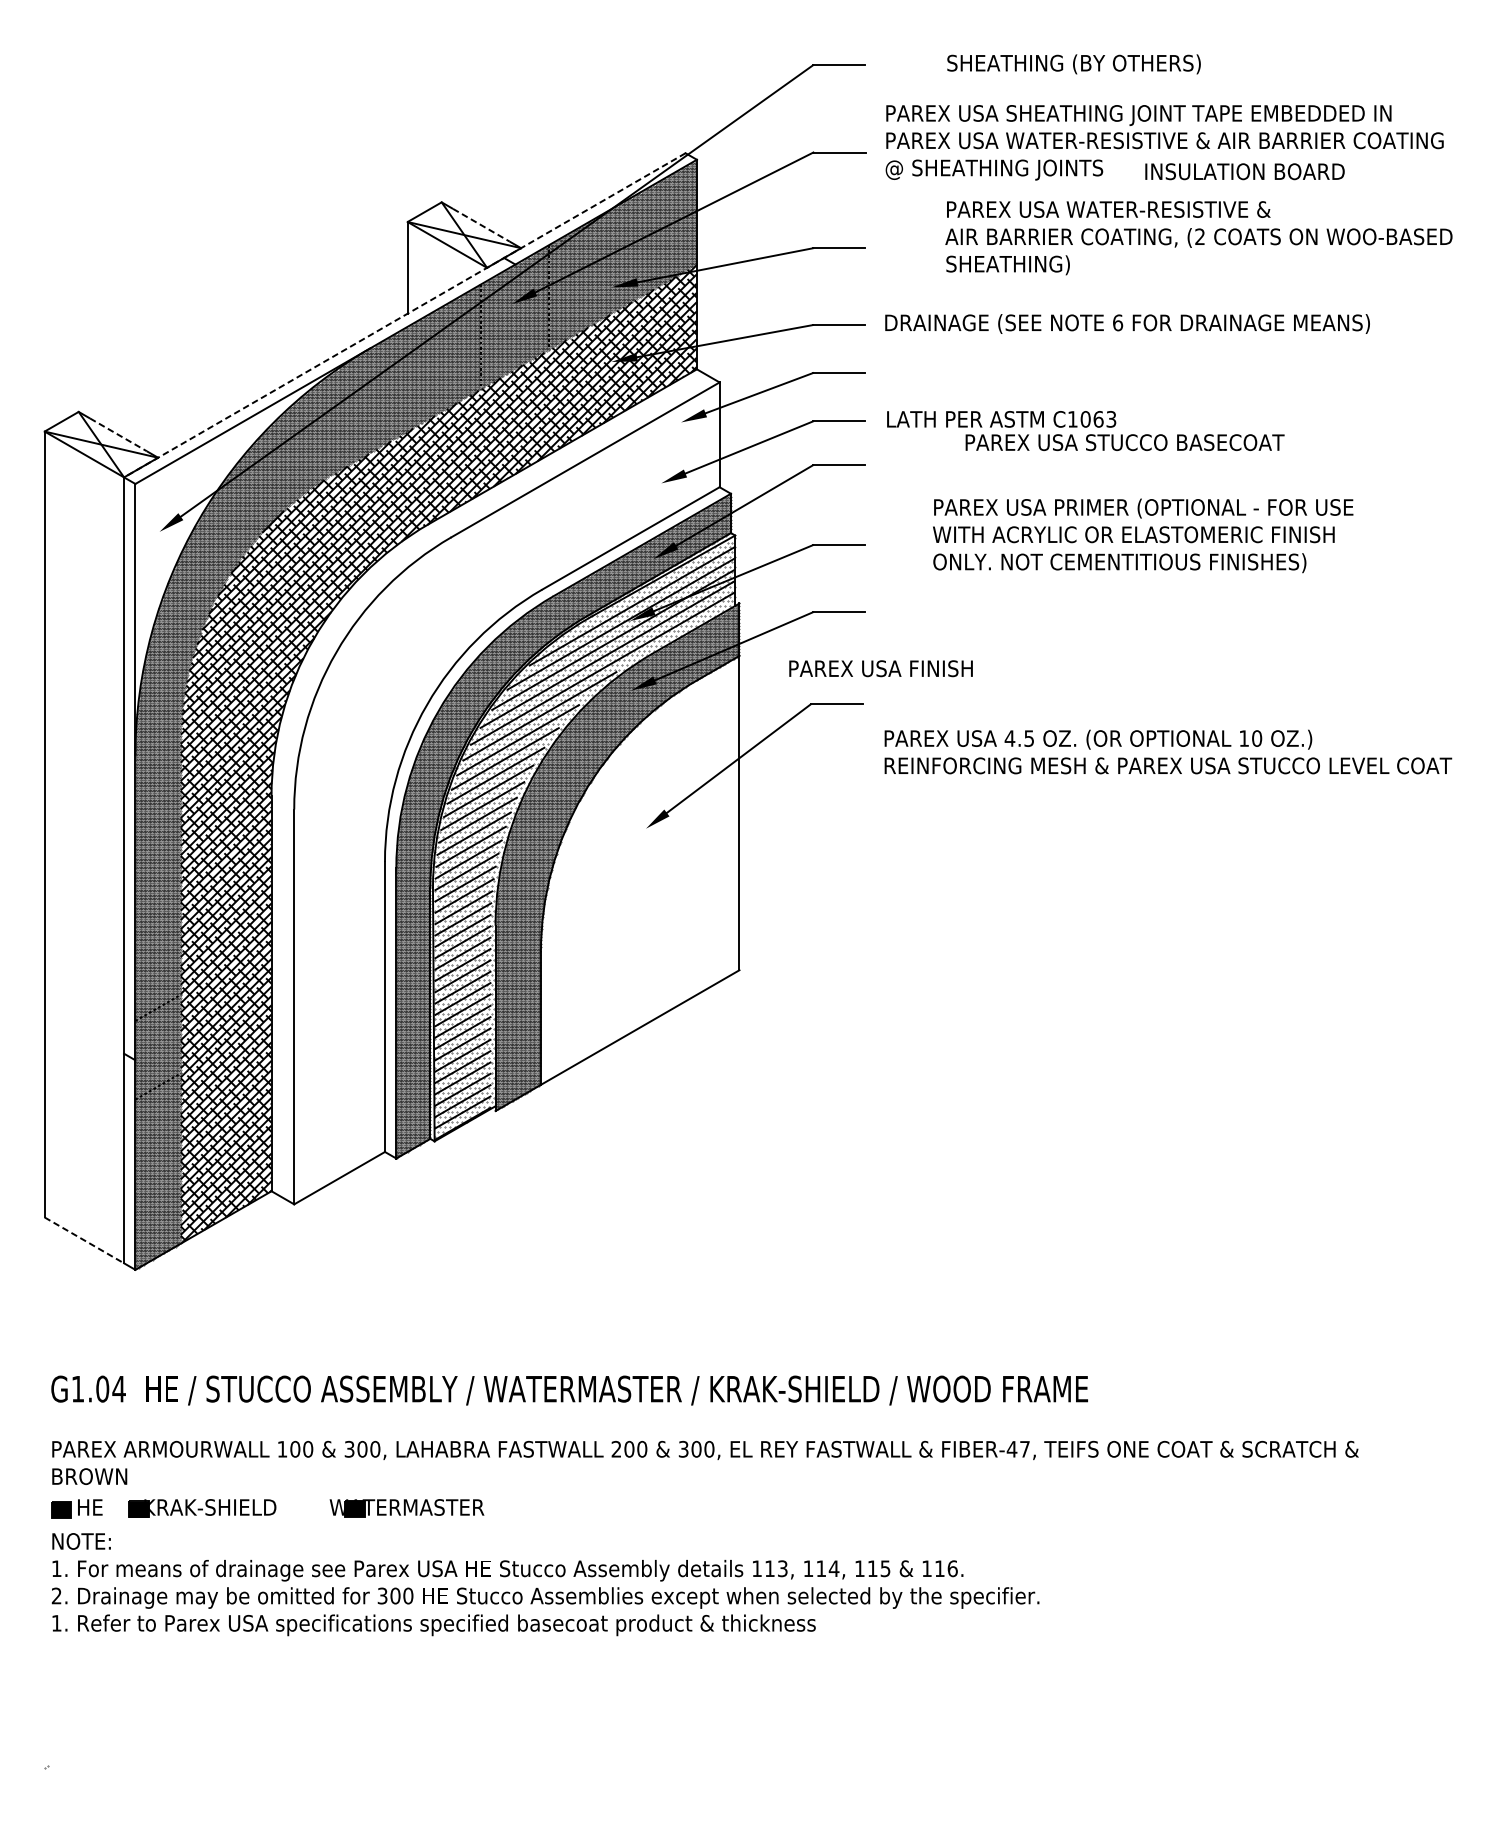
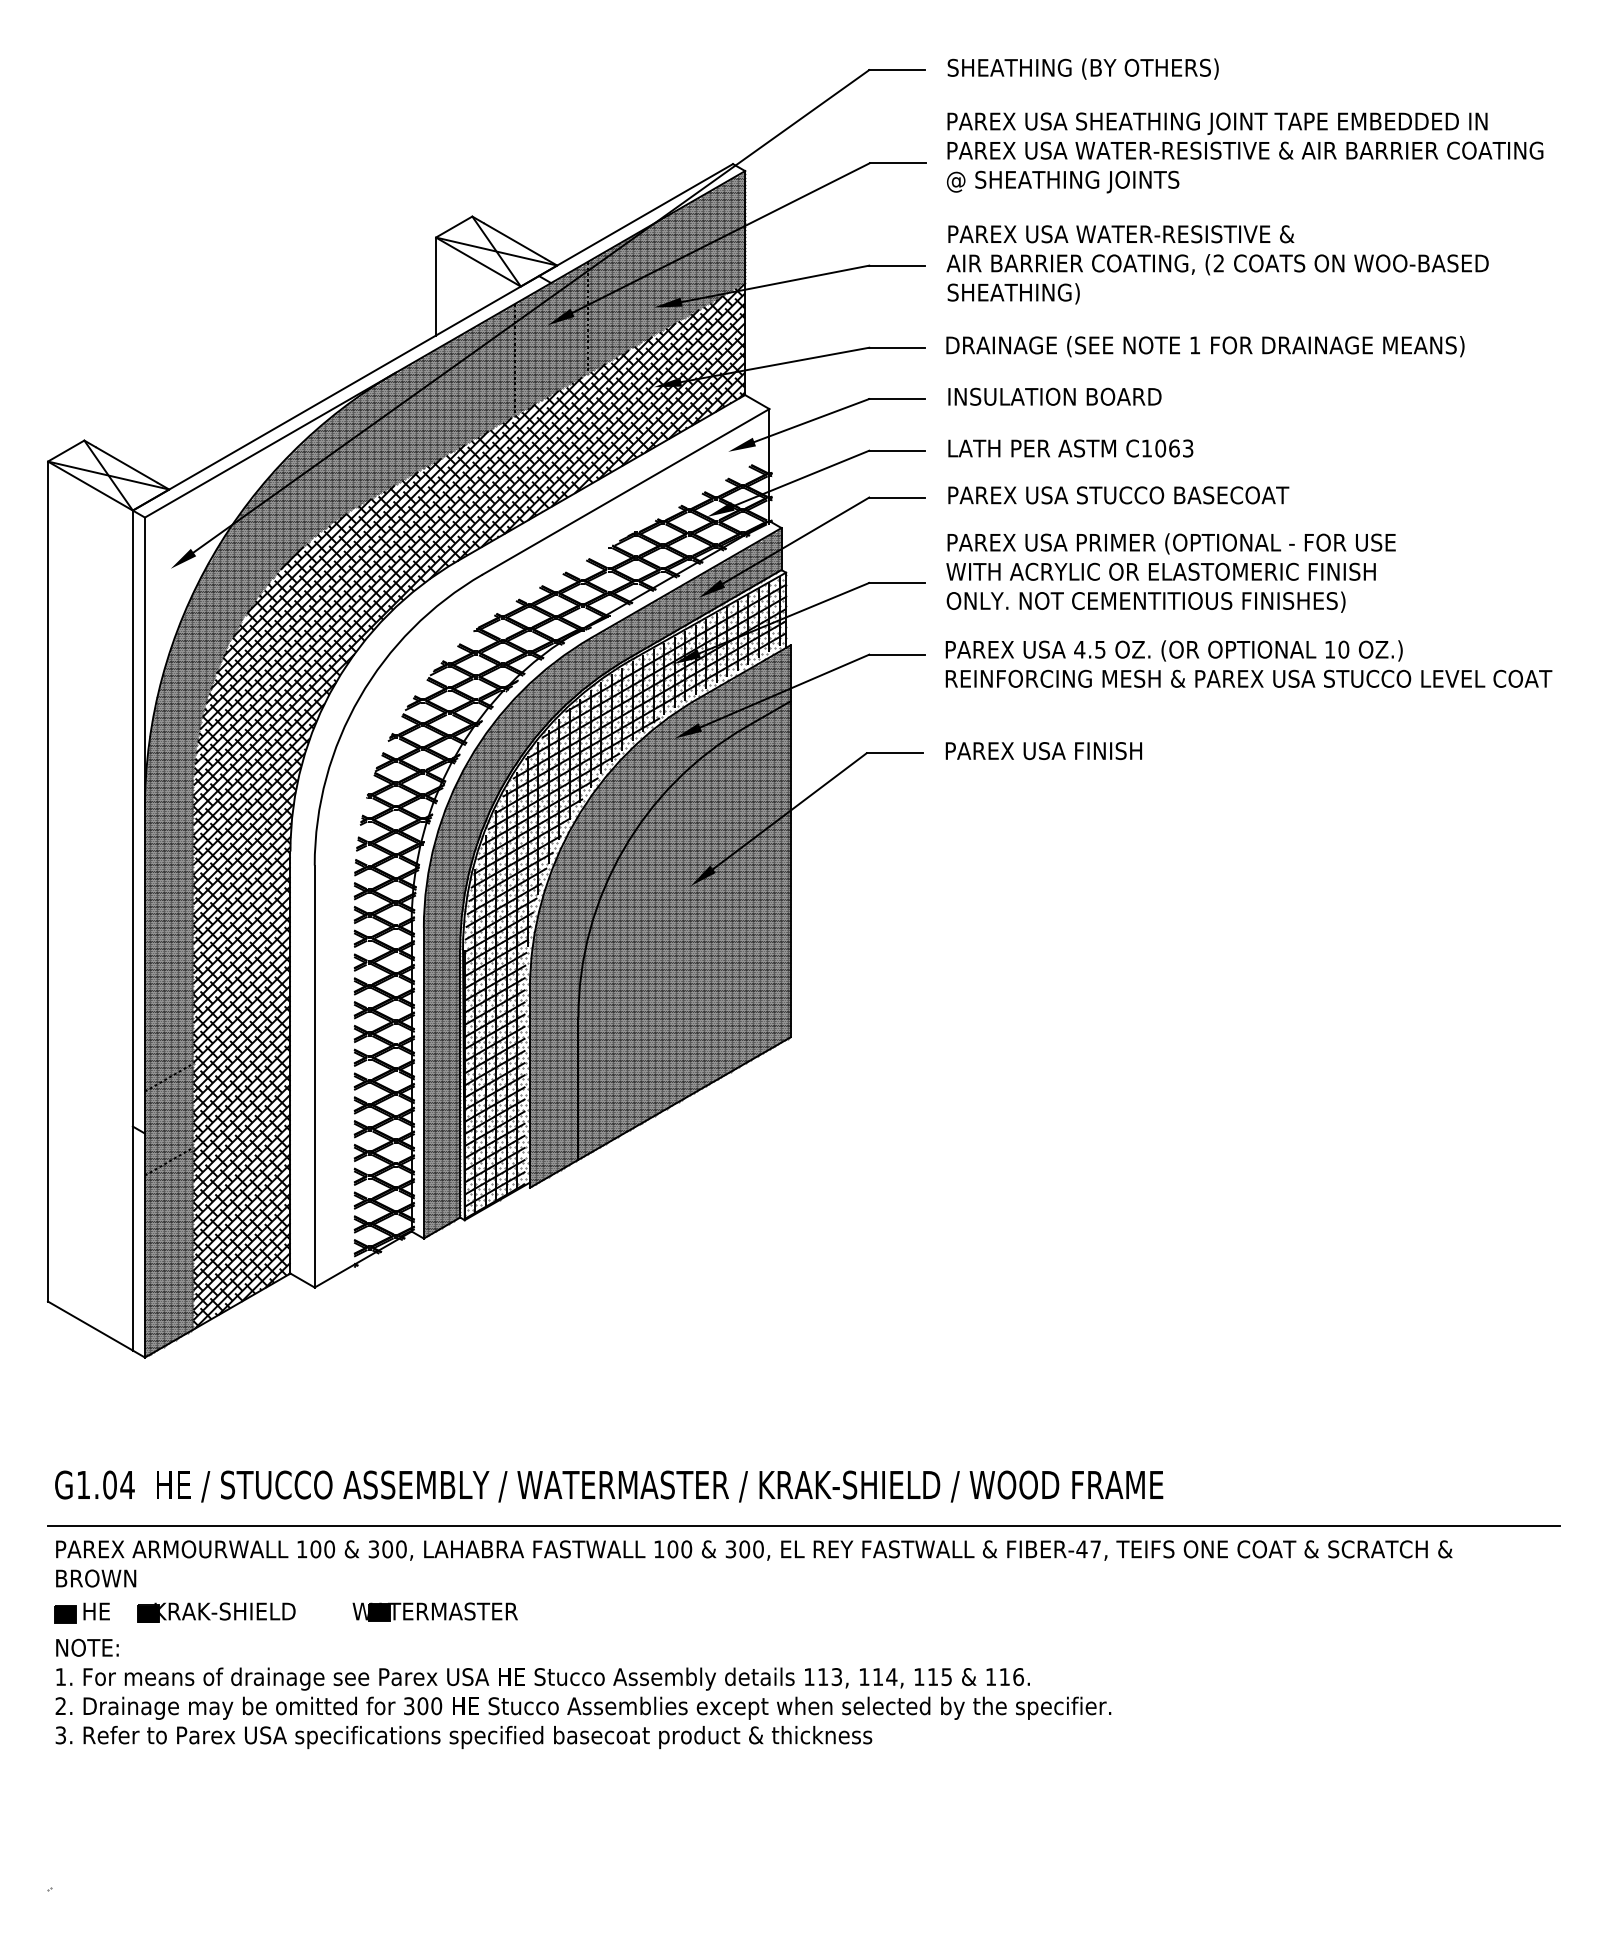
text: (1073, 63) -> (1082, 68), moved
text: (1244, 171) -> (1054, 396), moved
line: (481, 225) -> (514, 241), dashed -> solid
text: (1198, 237) -> (1217, 264), moved
line: (404, 315) -> (432, 337), dashed -> solid
text: (1117, 322) -> (1194, 345), 6 -> 1
line: (118, 435) -> (126, 465), dashed -> solid
text: (1124, 442) -> (1118, 495), moved
text: (1142, 535) -> (1170, 572), moved
text: (880, 668) -> (1043, 750), moved
text: (1167, 751) -> (1248, 663), moved
hatch: (526, 809) -> (563, 865), added
hatch: (581, 840) -> (621, 898), added
hatch: (640, 870) -> (684, 930), added
line: (84, 1240) -> (90, 1326), dashed -> solid
line: (751, 1426) -> (803, 1525), added
text: (616, 1449) -> (659, 1549), 200 -> 100
text: (56, 1623) -> (60, 1735), 1. -> 3.

